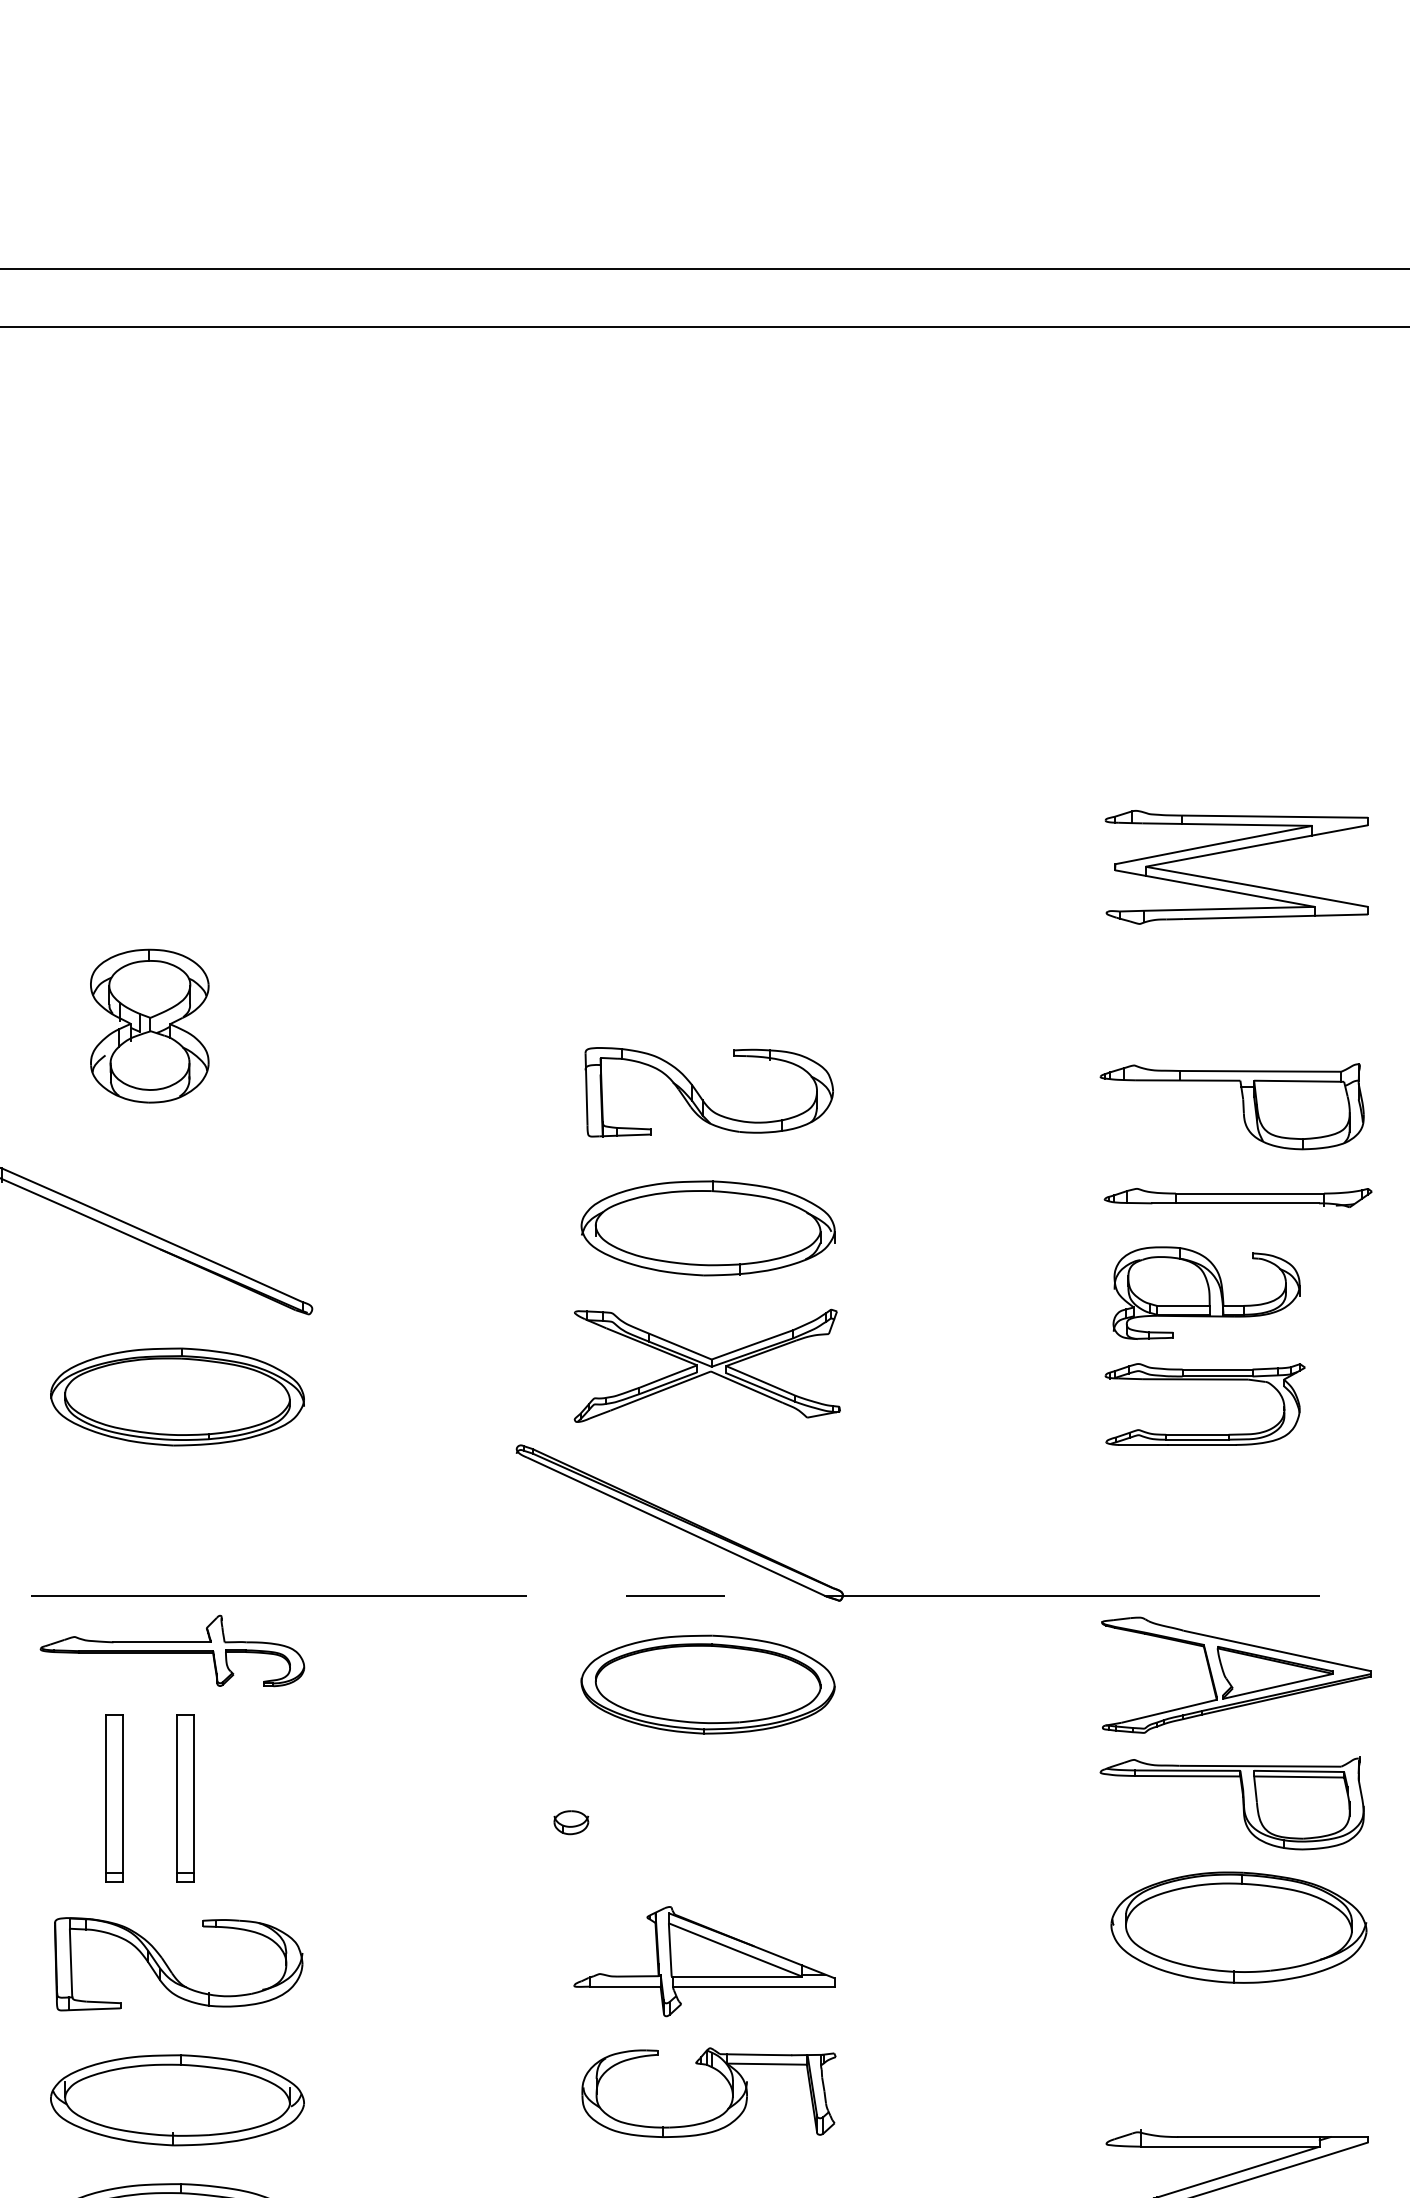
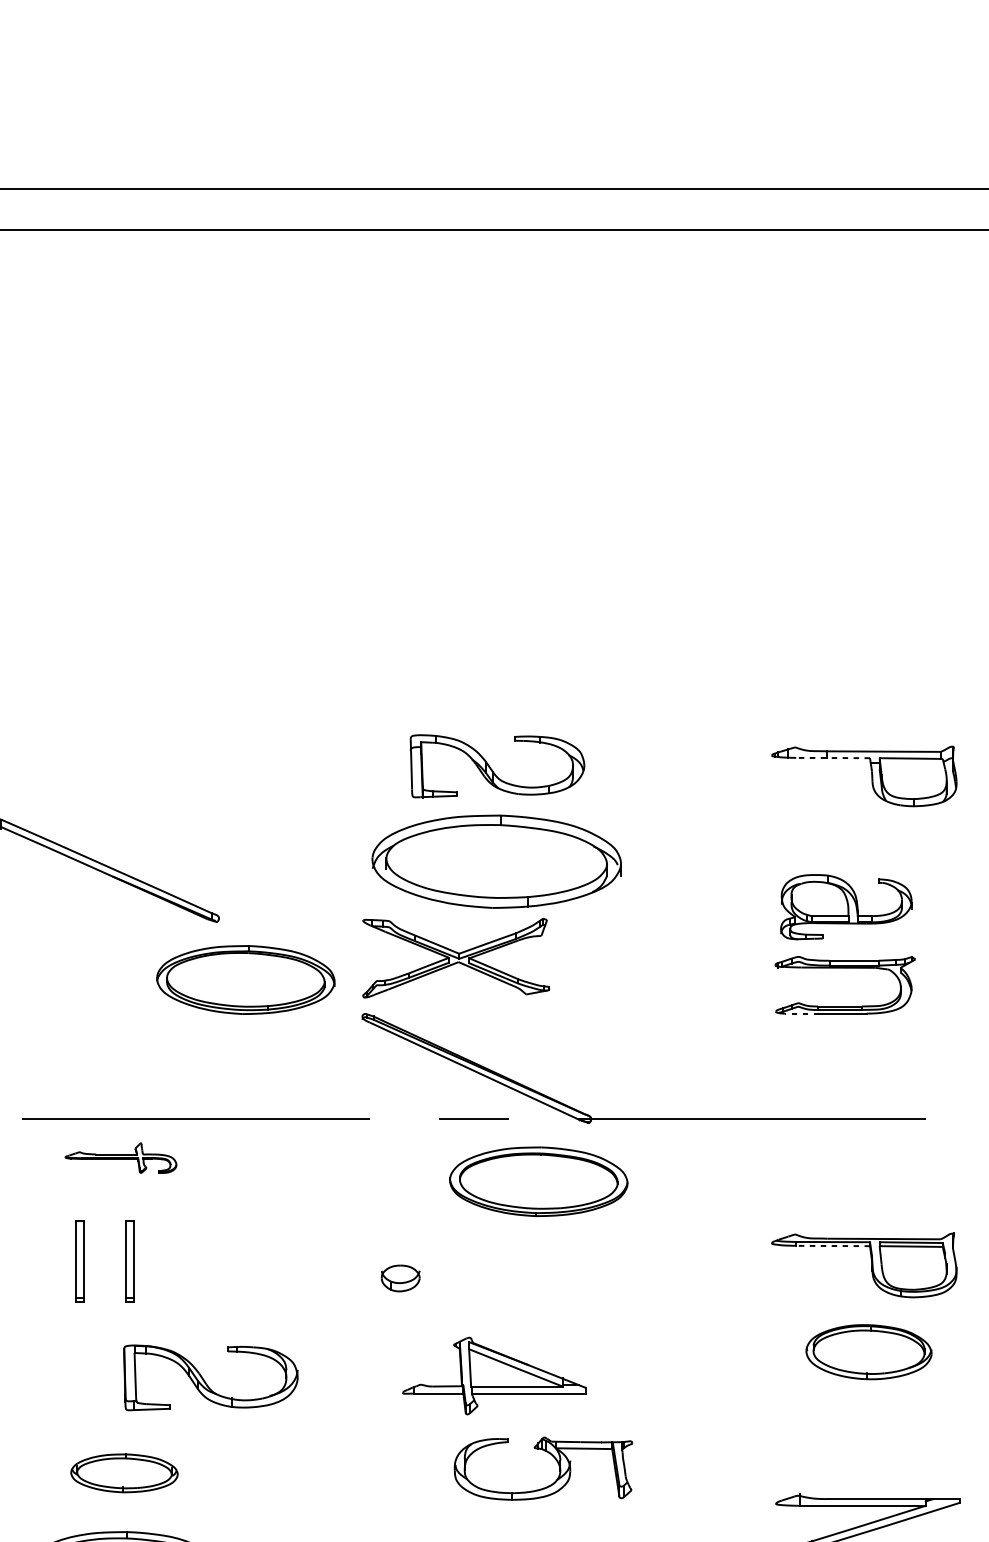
part: (1235, 881) -> (866, 618), removed
part: (149, 1025) -> (104, 719), removed
line: (1187, 1080) -> (832, 758), solid -> dashed
part: (1237, 1197) -> (867, 840), removed
part: (707, 1228) -> (496, 861), size x1.4
part: (706, 1365) -> (455, 957), moved
part: (177, 1396) -> (245, 979), moved
line: (1143, 1444) -> (802, 1013), solid -> dashed
part: (172, 1650) -> (121, 1157), size x0.6
part: (1236, 1674) -> (867, 1174), removed
part: (707, 1684) -> (538, 1181), moved
line: (1187, 1776) -> (832, 1246), solid -> dashed
part: (114, 1798) -> (80, 1261), size x0.7
part: (185, 1798) -> (130, 1261), size x0.7
part: (571, 1822) -> (400, 1278), size x1.6
part: (1238, 1927) -> (868, 1352), size x0.7
part: (171, 1970) -> (205, 1382), moved
part: (725, 2079) -> (555, 1459), moved
part: (177, 2100) -> (124, 1473), size x0.6

